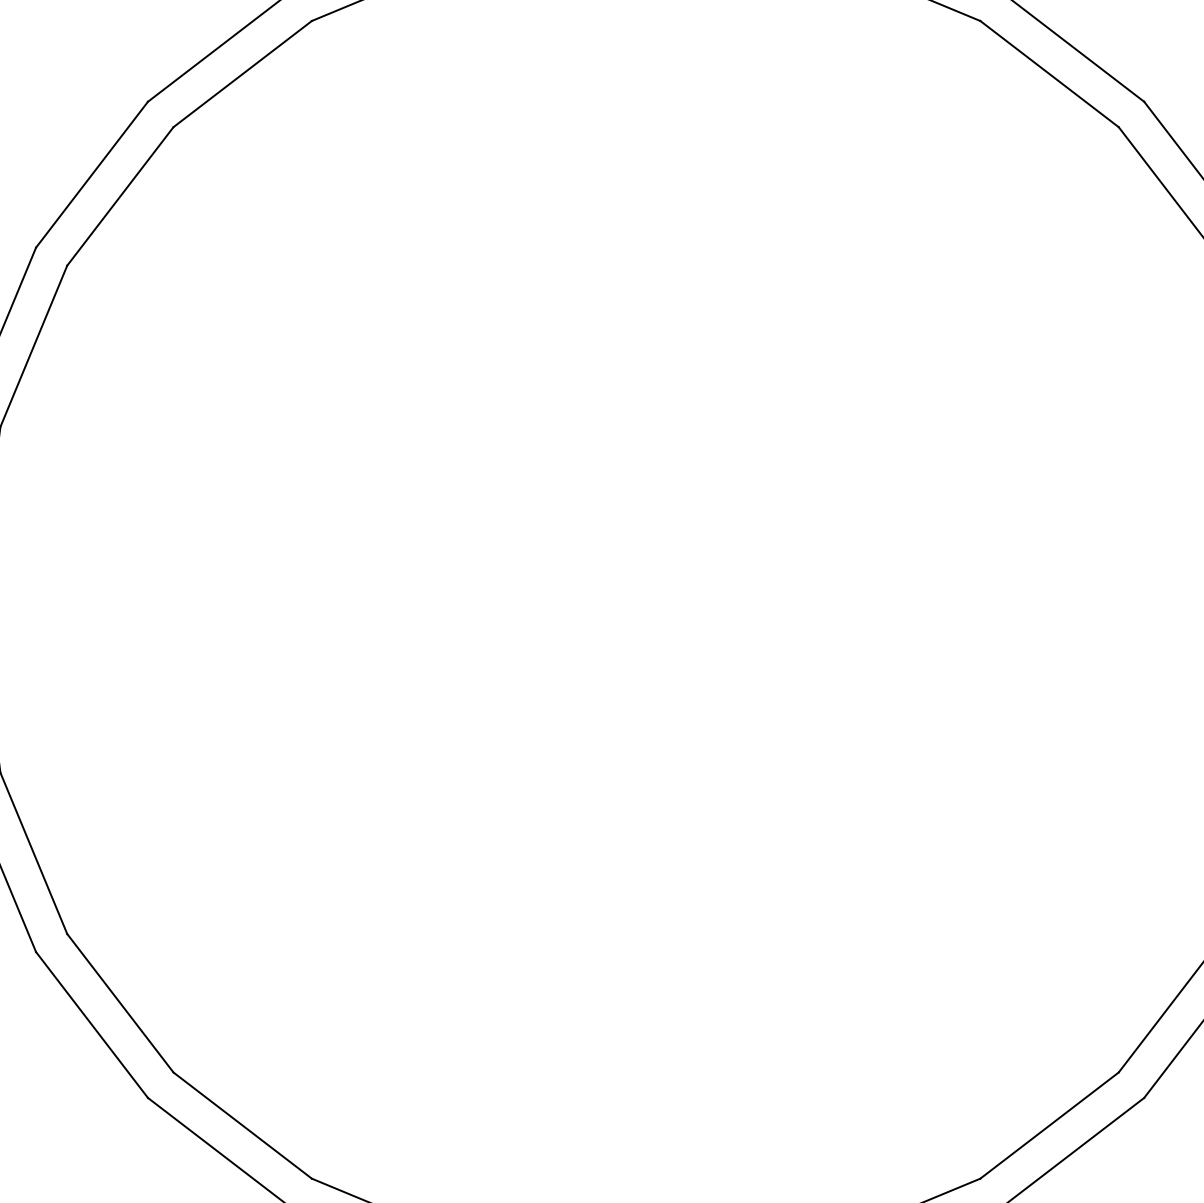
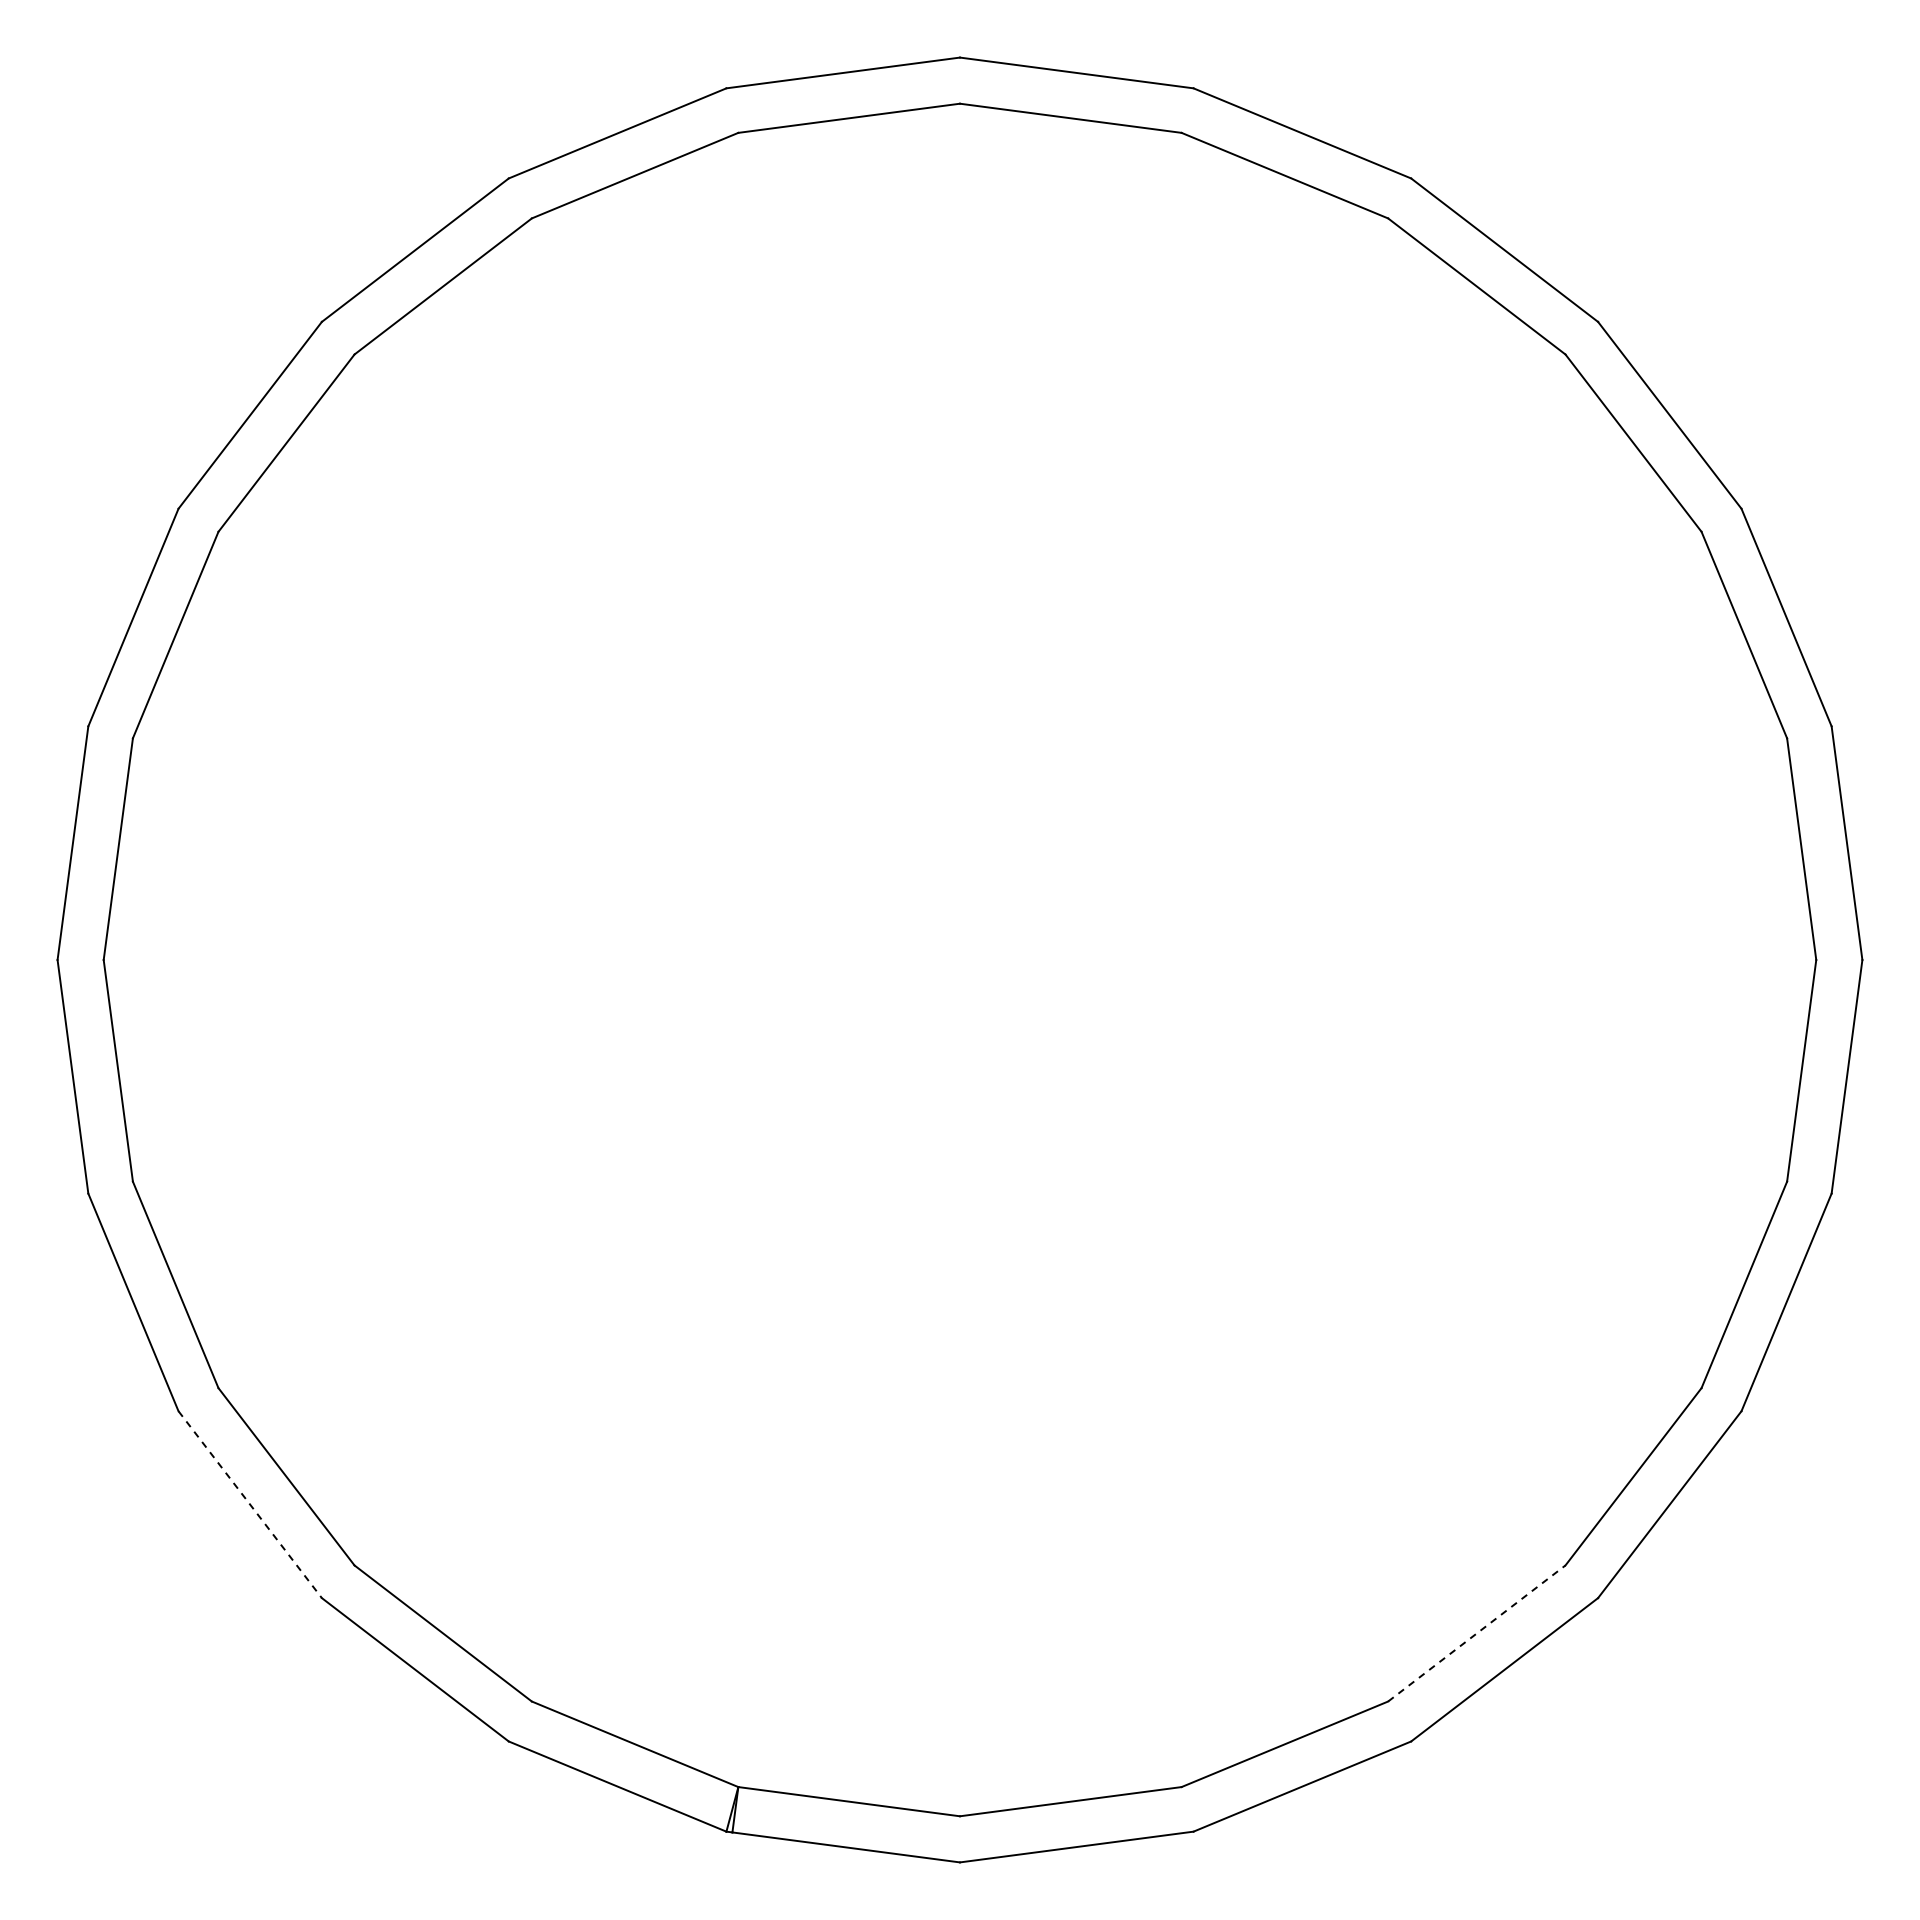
line: (92, 1024) -> (250, 1504), solid -> dashed
line: (1049, 1125) -> (1476, 1633), solid -> dashed

